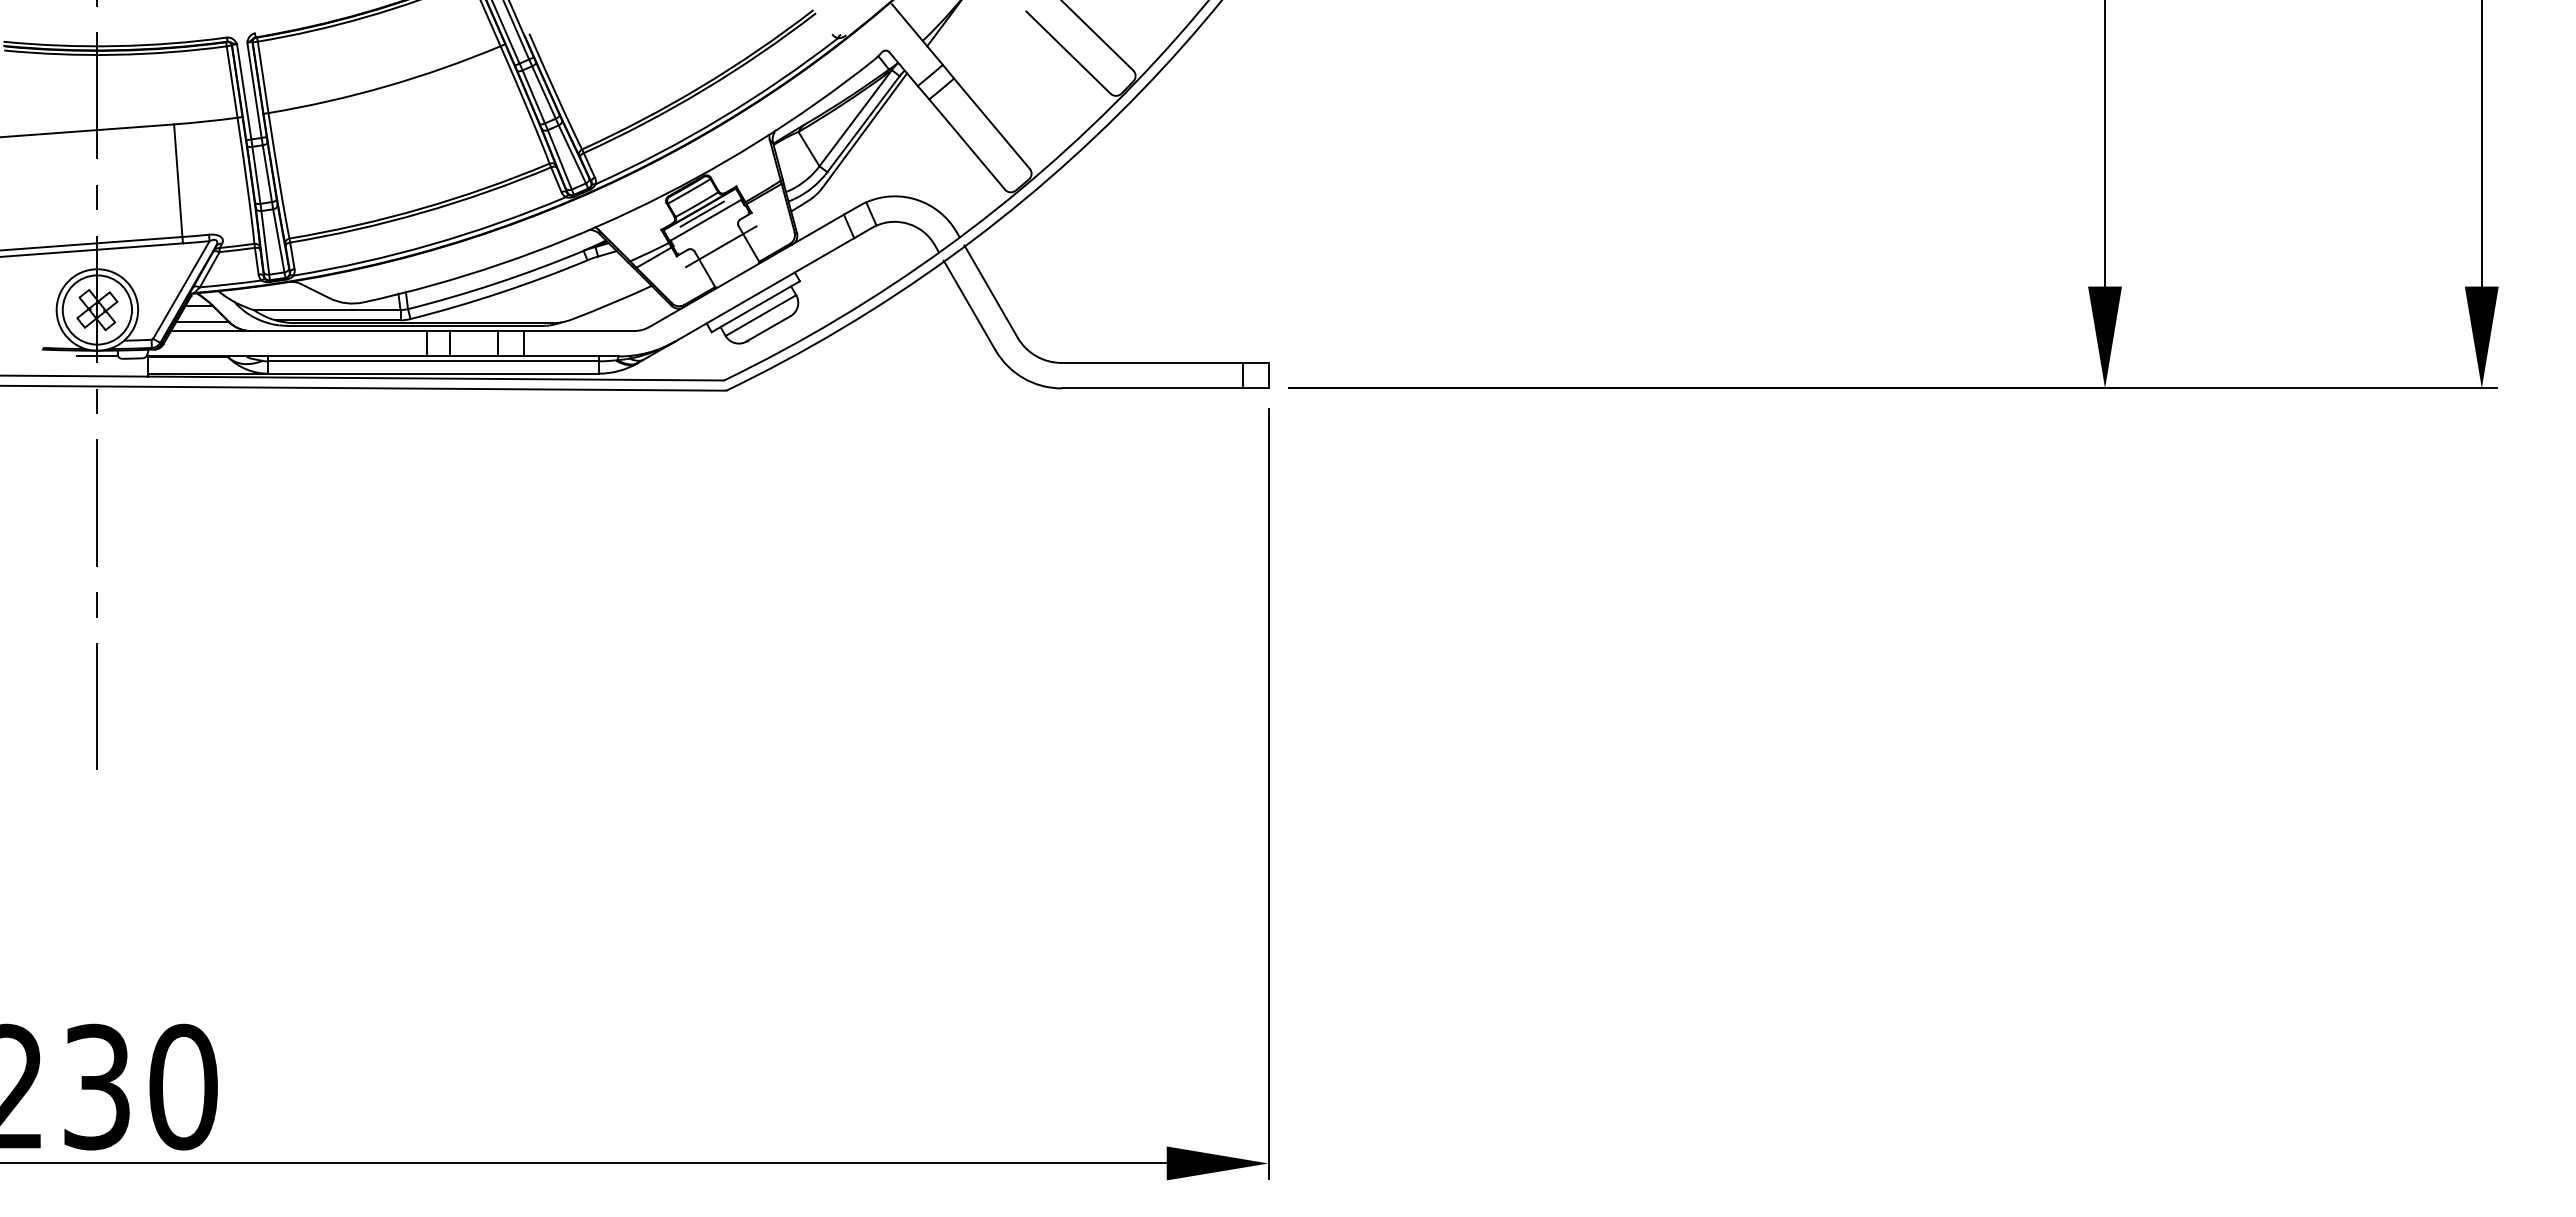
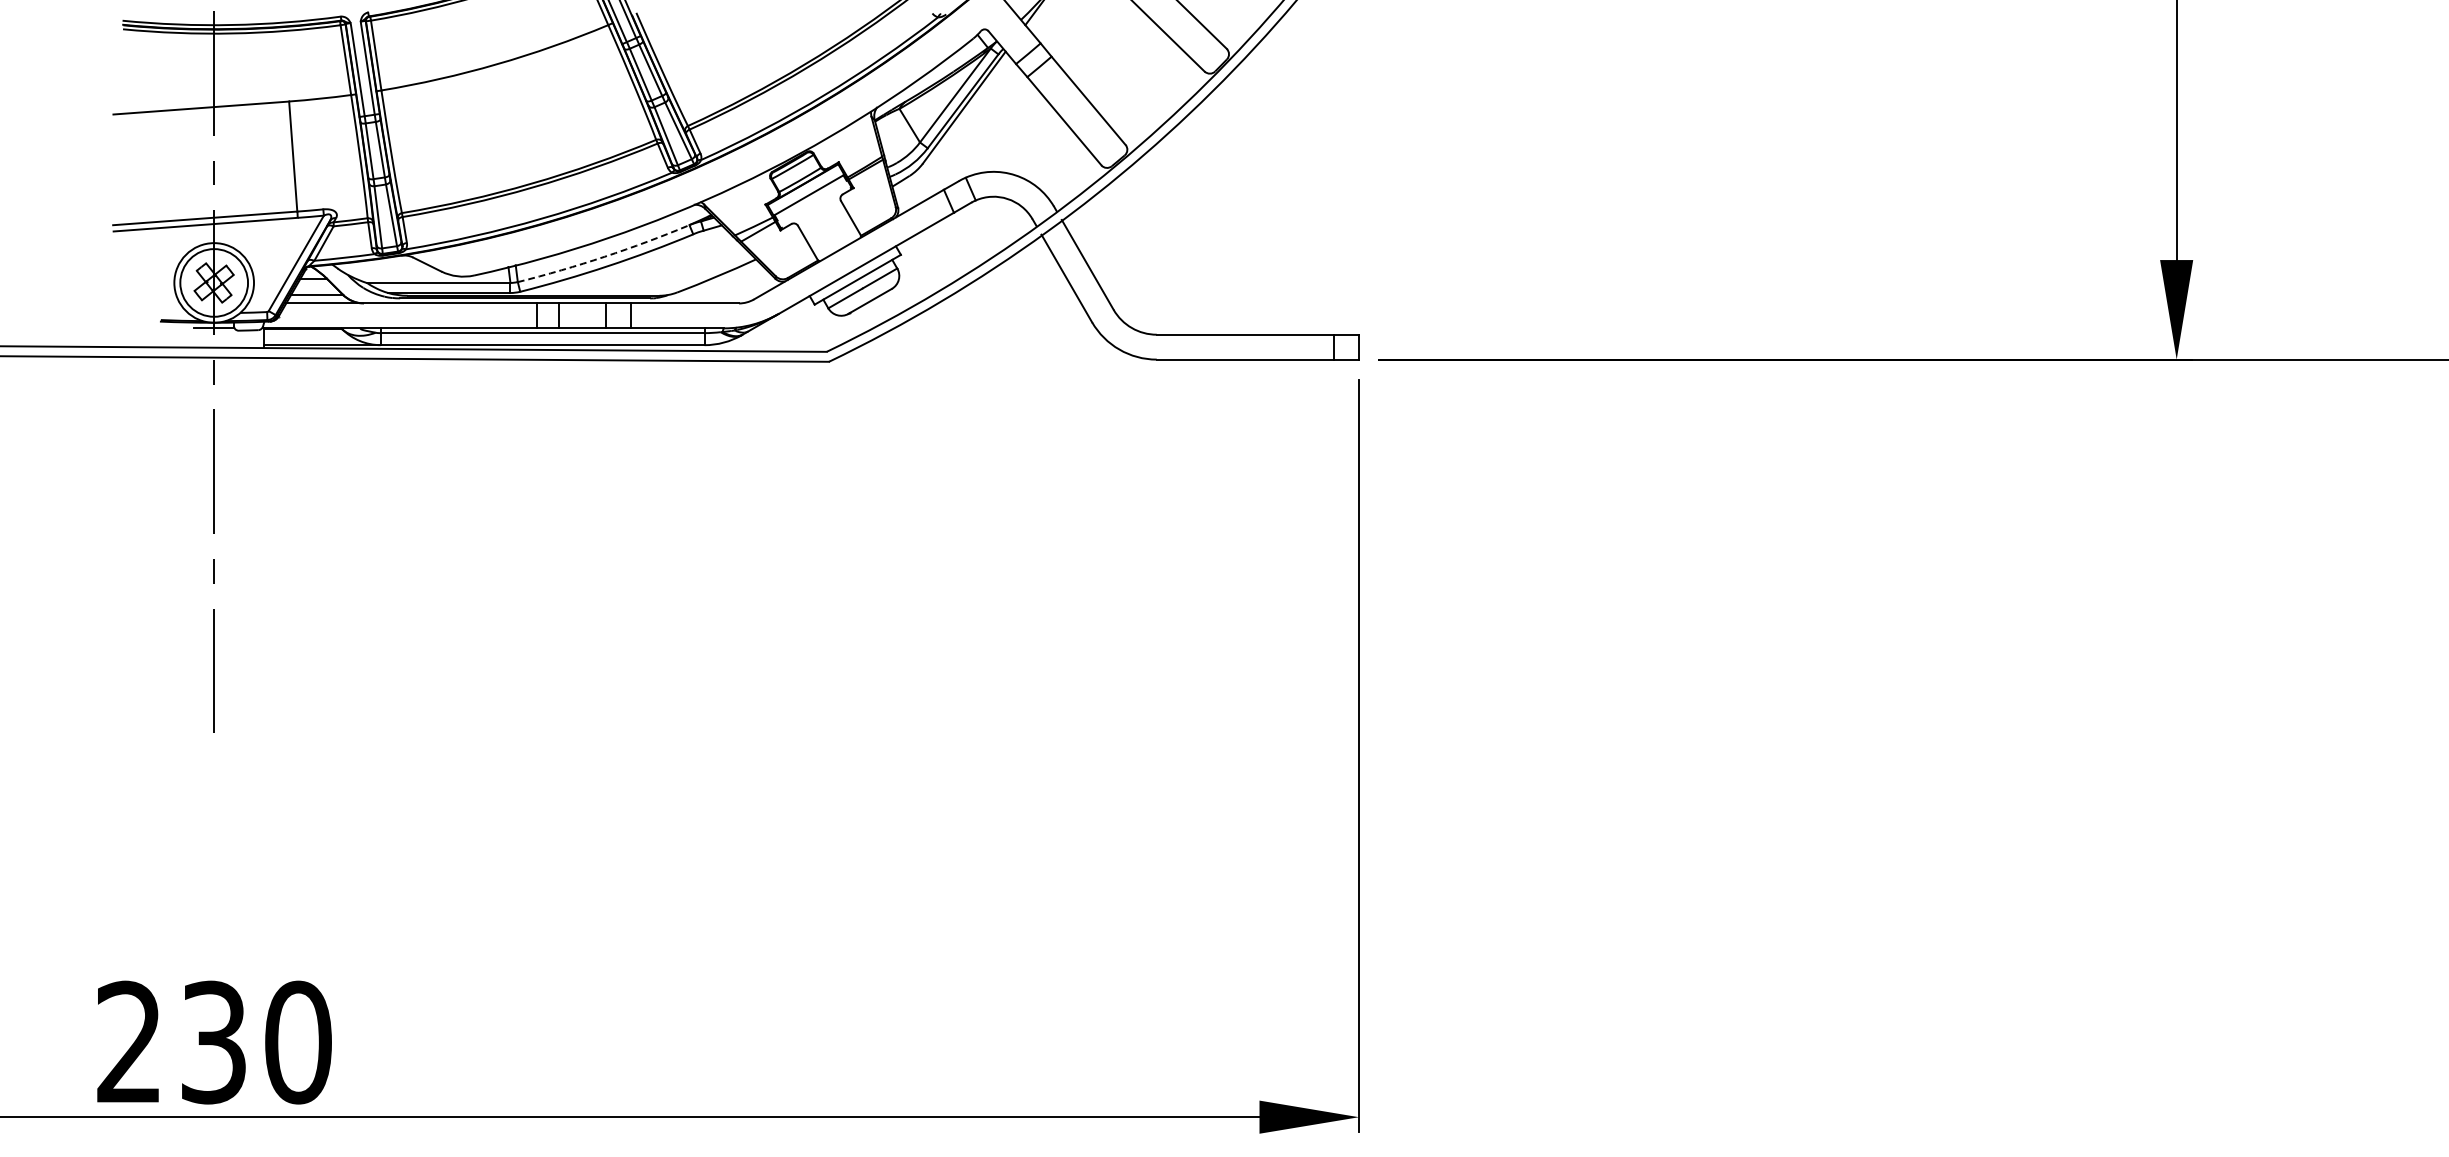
line: (701, 213) -> (804, 188), removed
line: (720, 246) -> (823, 220), removed
arc: (496, 283) -> (604, 257), solid -> dashed

